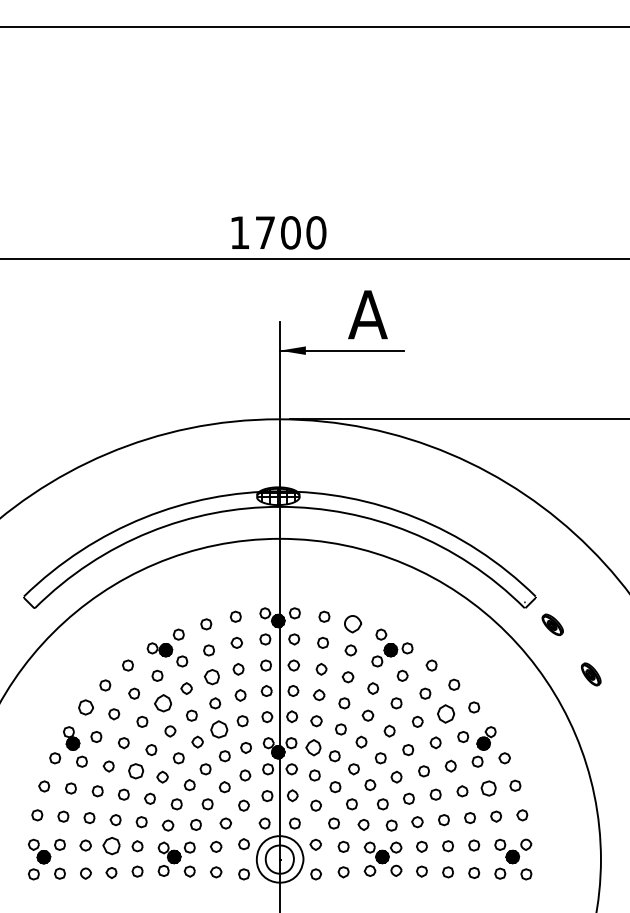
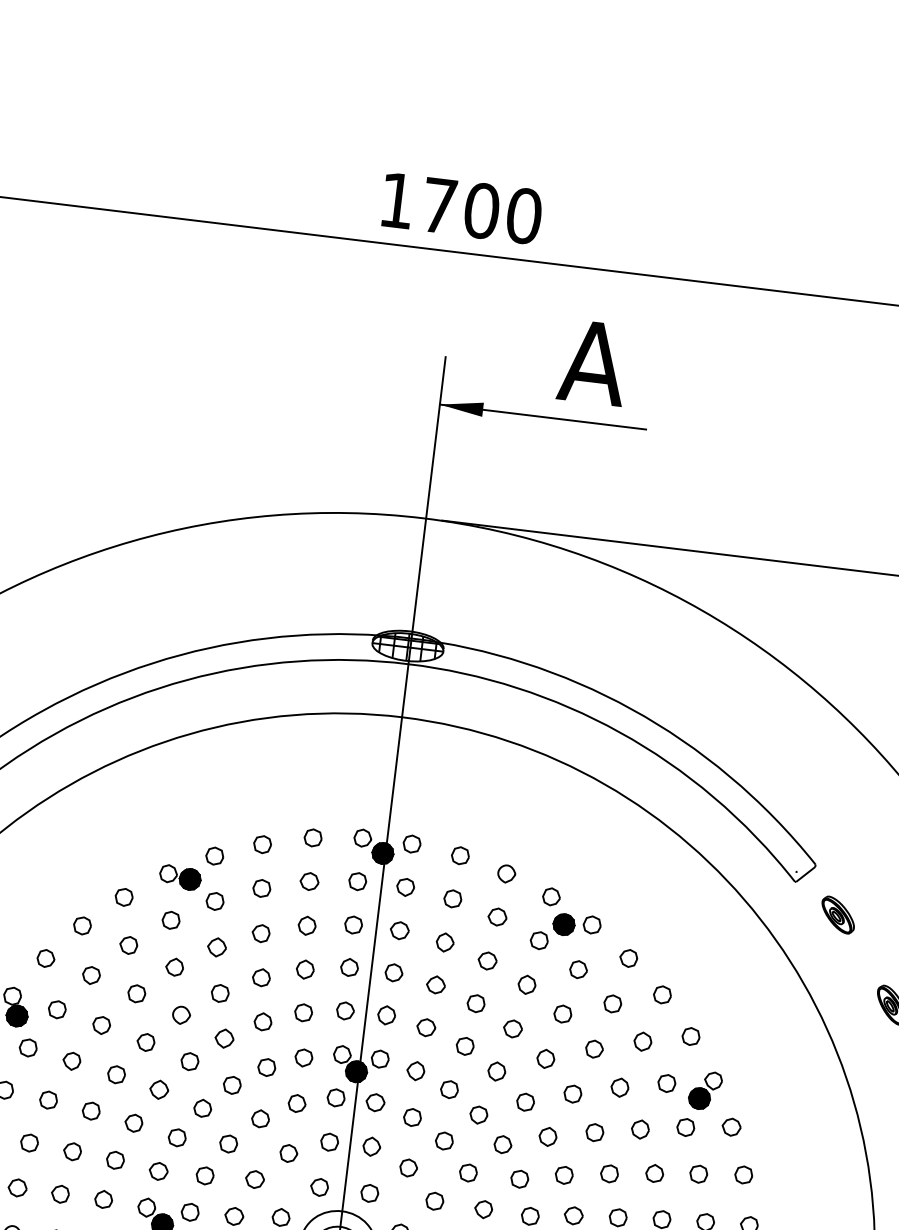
part: (353, 624) -> (507, 874), size x0.62
part: (211, 677) -> (260, 933), size x0.71
part: (162, 703) -> (173, 967), size x0.62
part: (85, 707) -> (45, 958), size x0.71
part: (445, 713) -> (642, 1040), size x0.62
part: (219, 729) -> (263, 1021), size x0.62
part: (313, 747) -> (415, 1070), size x0.71
part: (136, 771) -> (116, 1075), size x0.71
part: (488, 788) -> (698, 1174), size x0.71
part: (111, 846) -> (60, 1194), size x0.62

